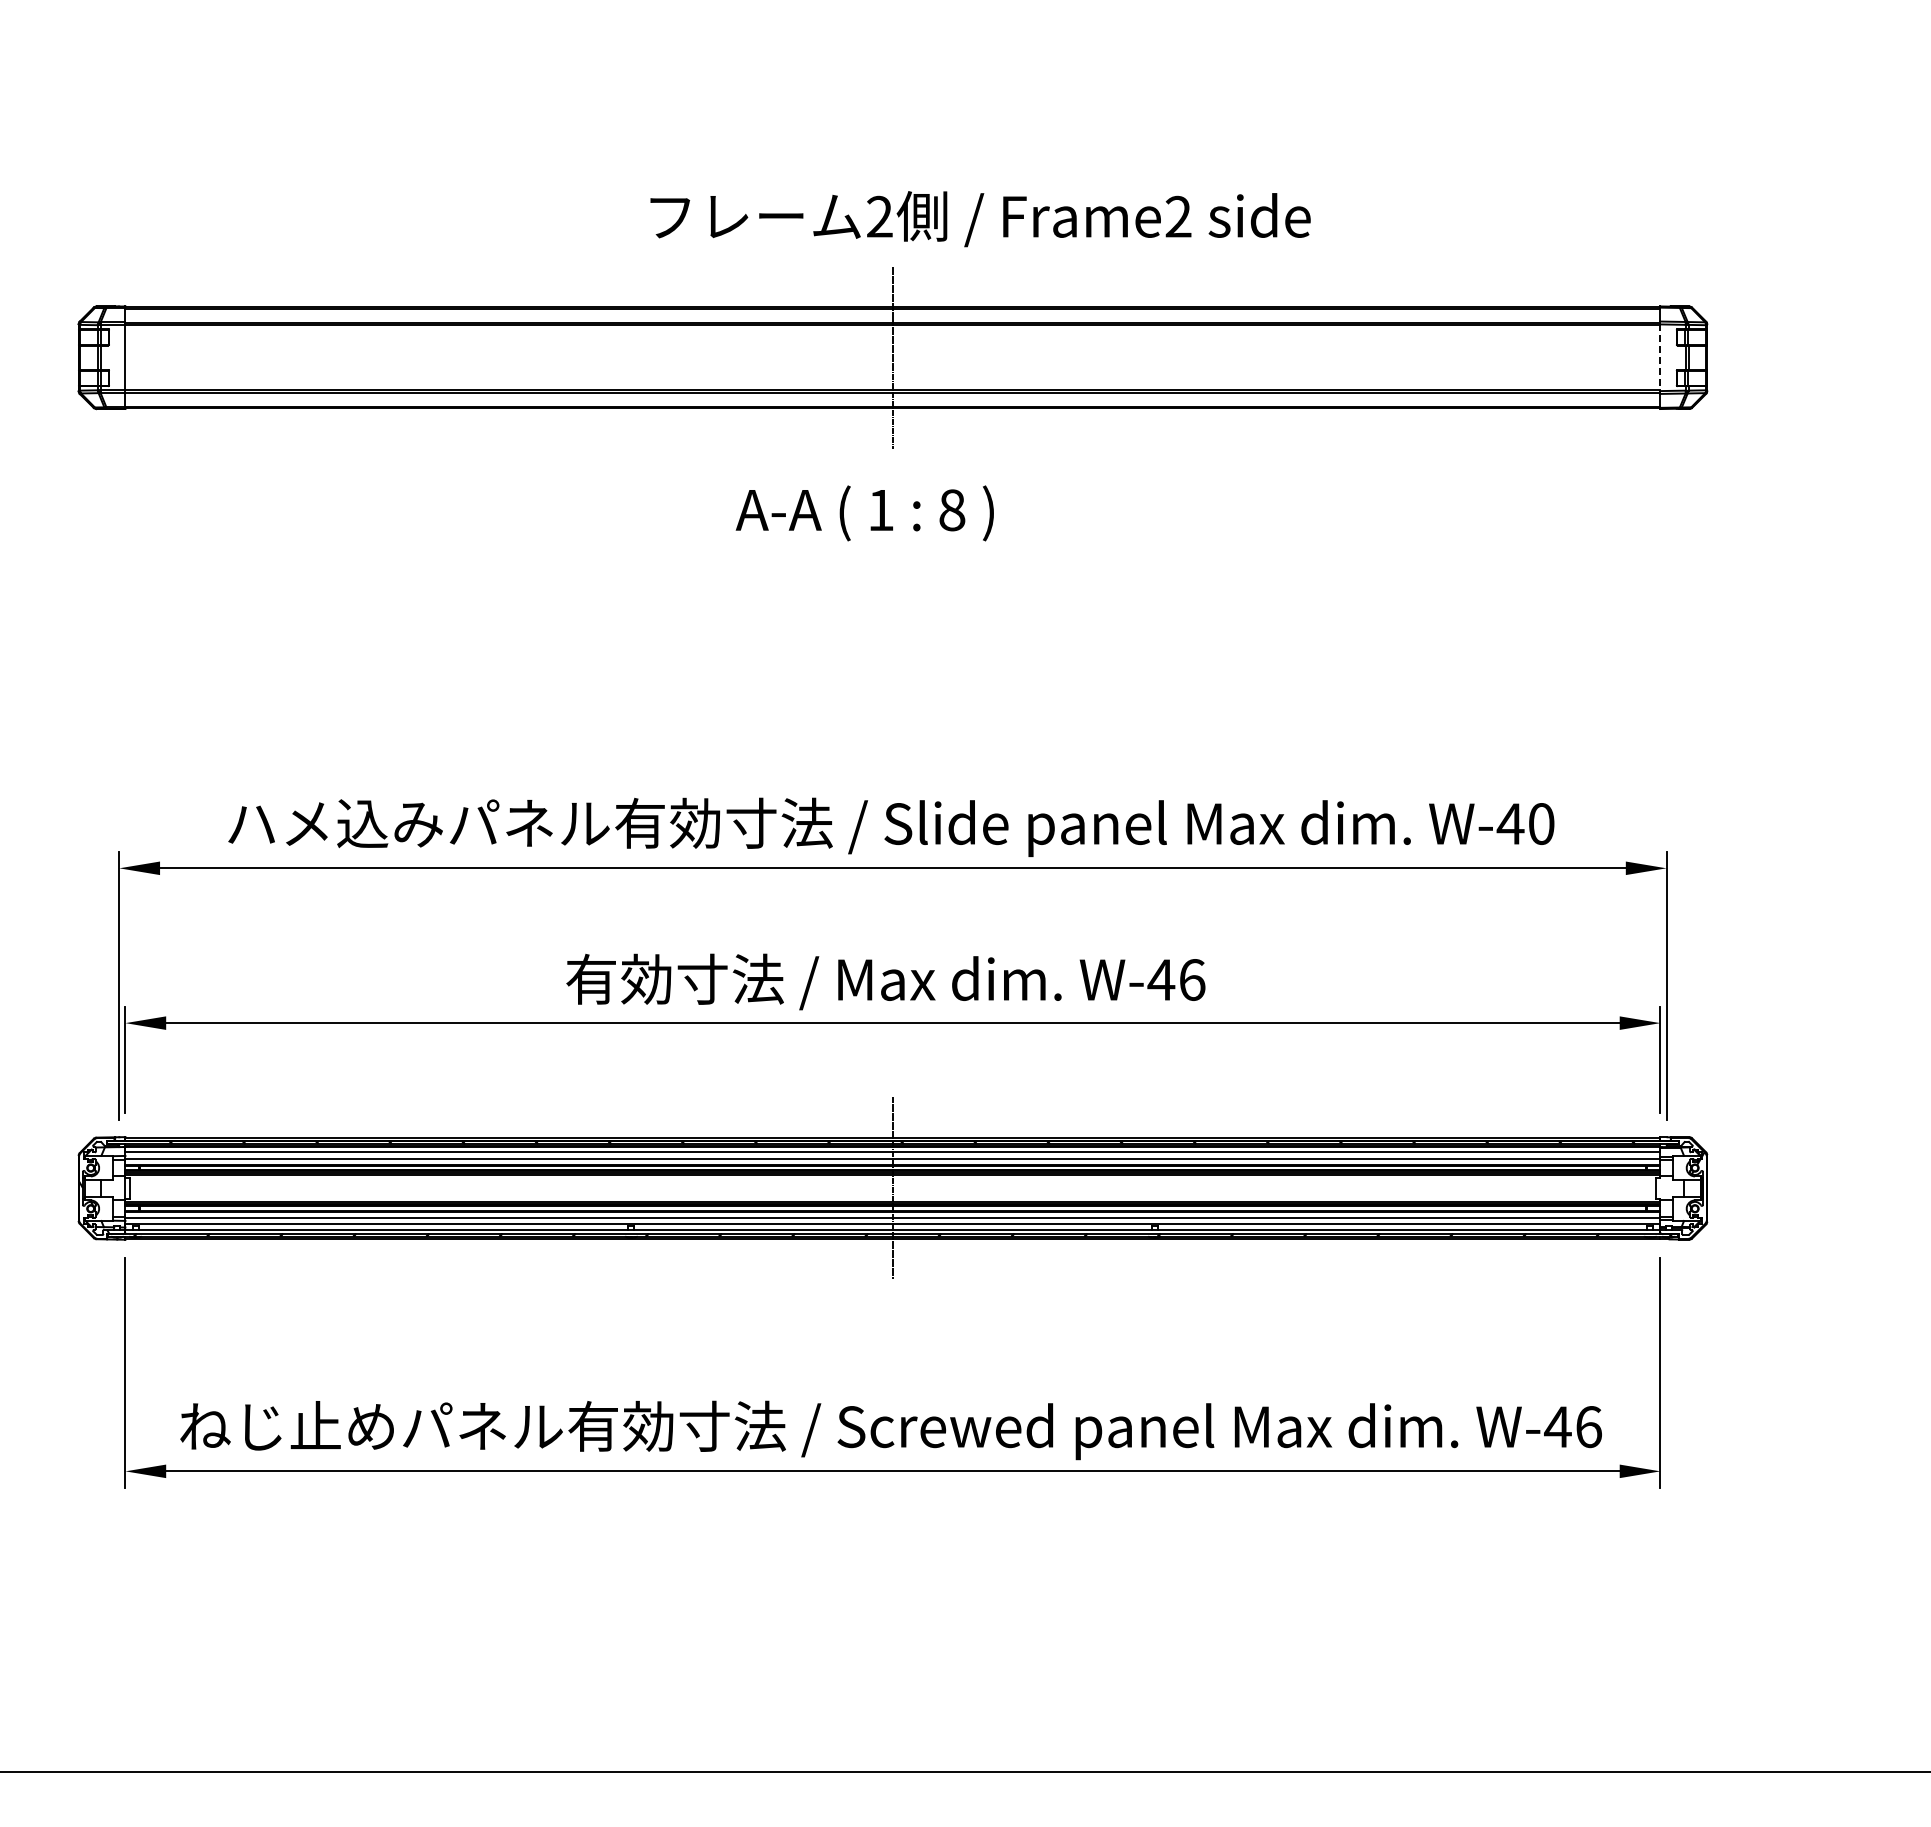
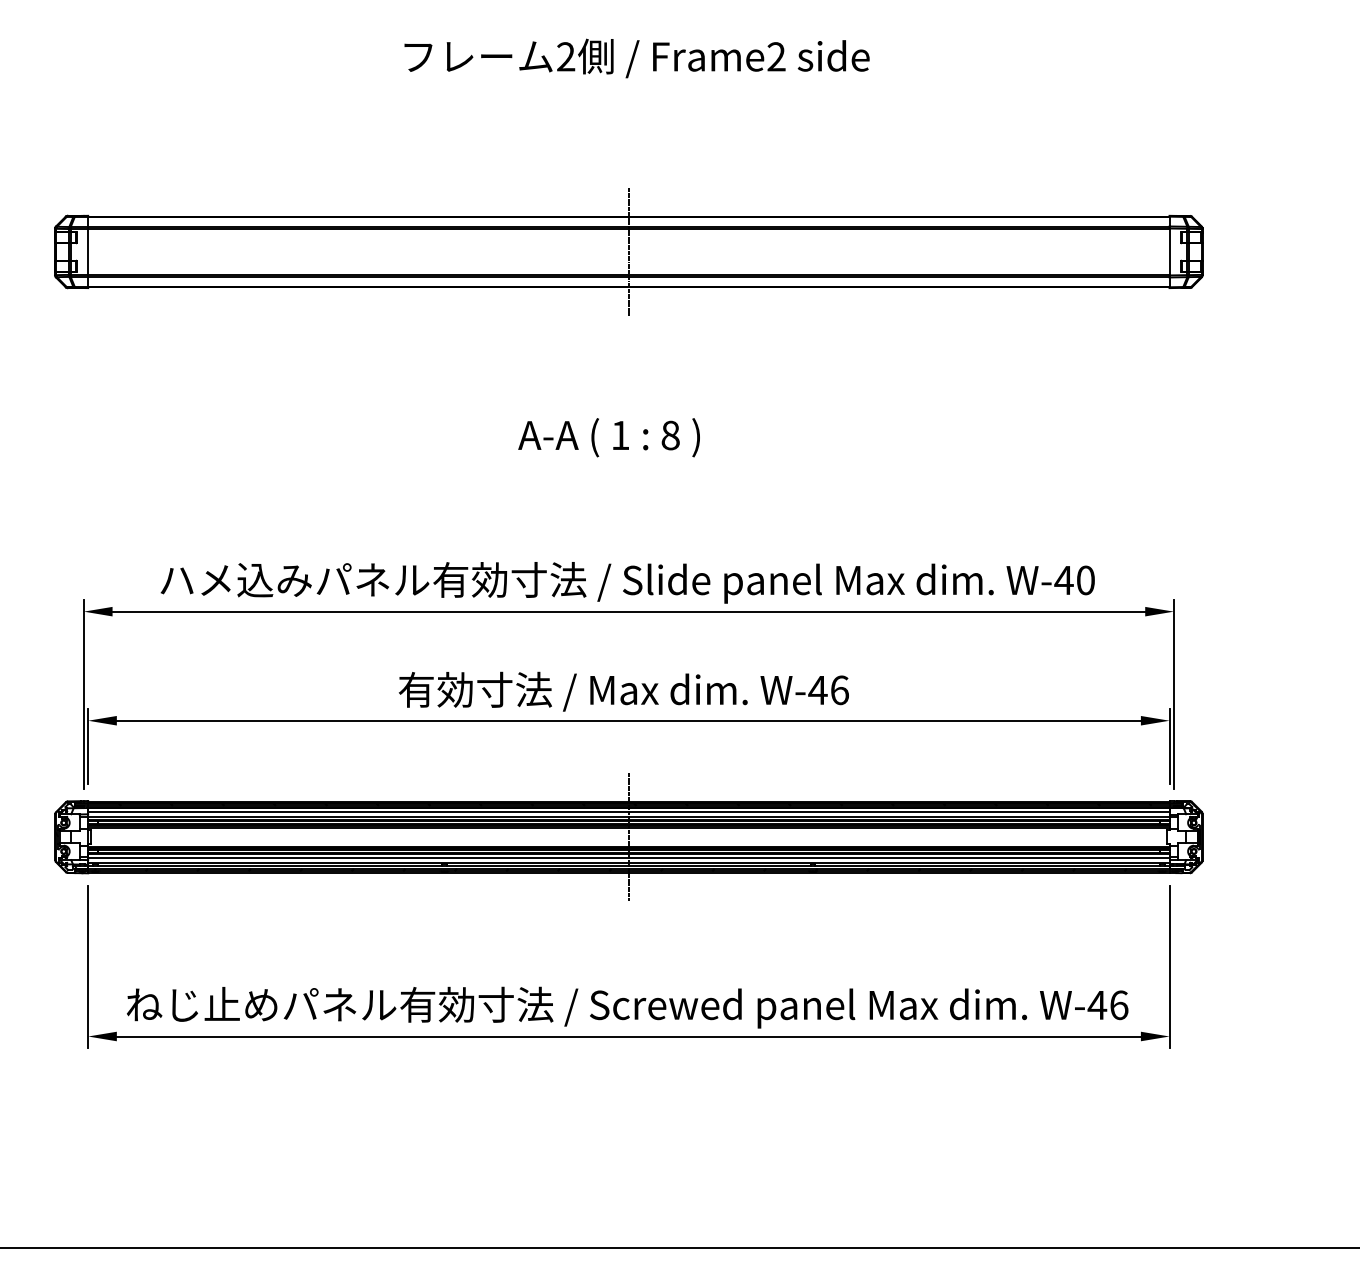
text: (980, 219) -> (637, 58), moved
line: (1660, 358) -> (1169, 252), dashed -> solid
text: (864, 513) -> (608, 437), moved

